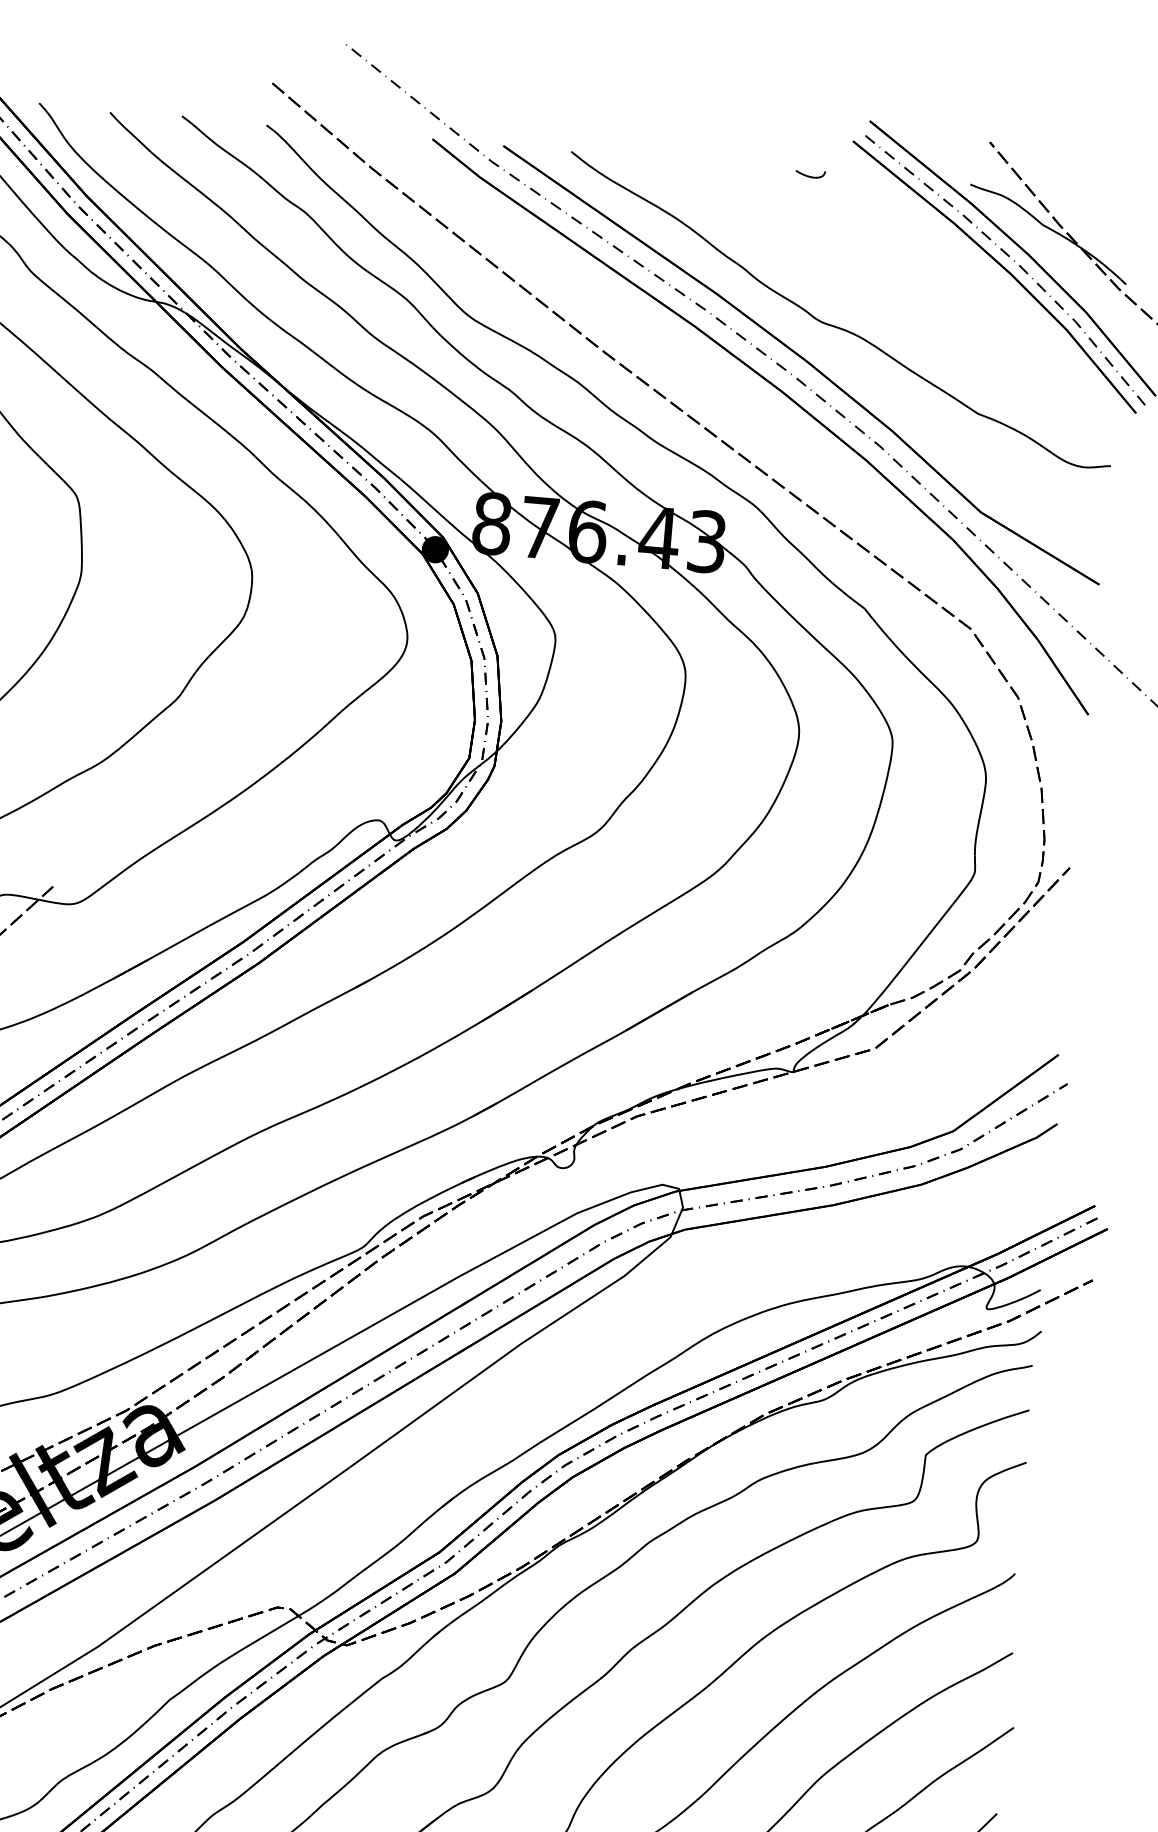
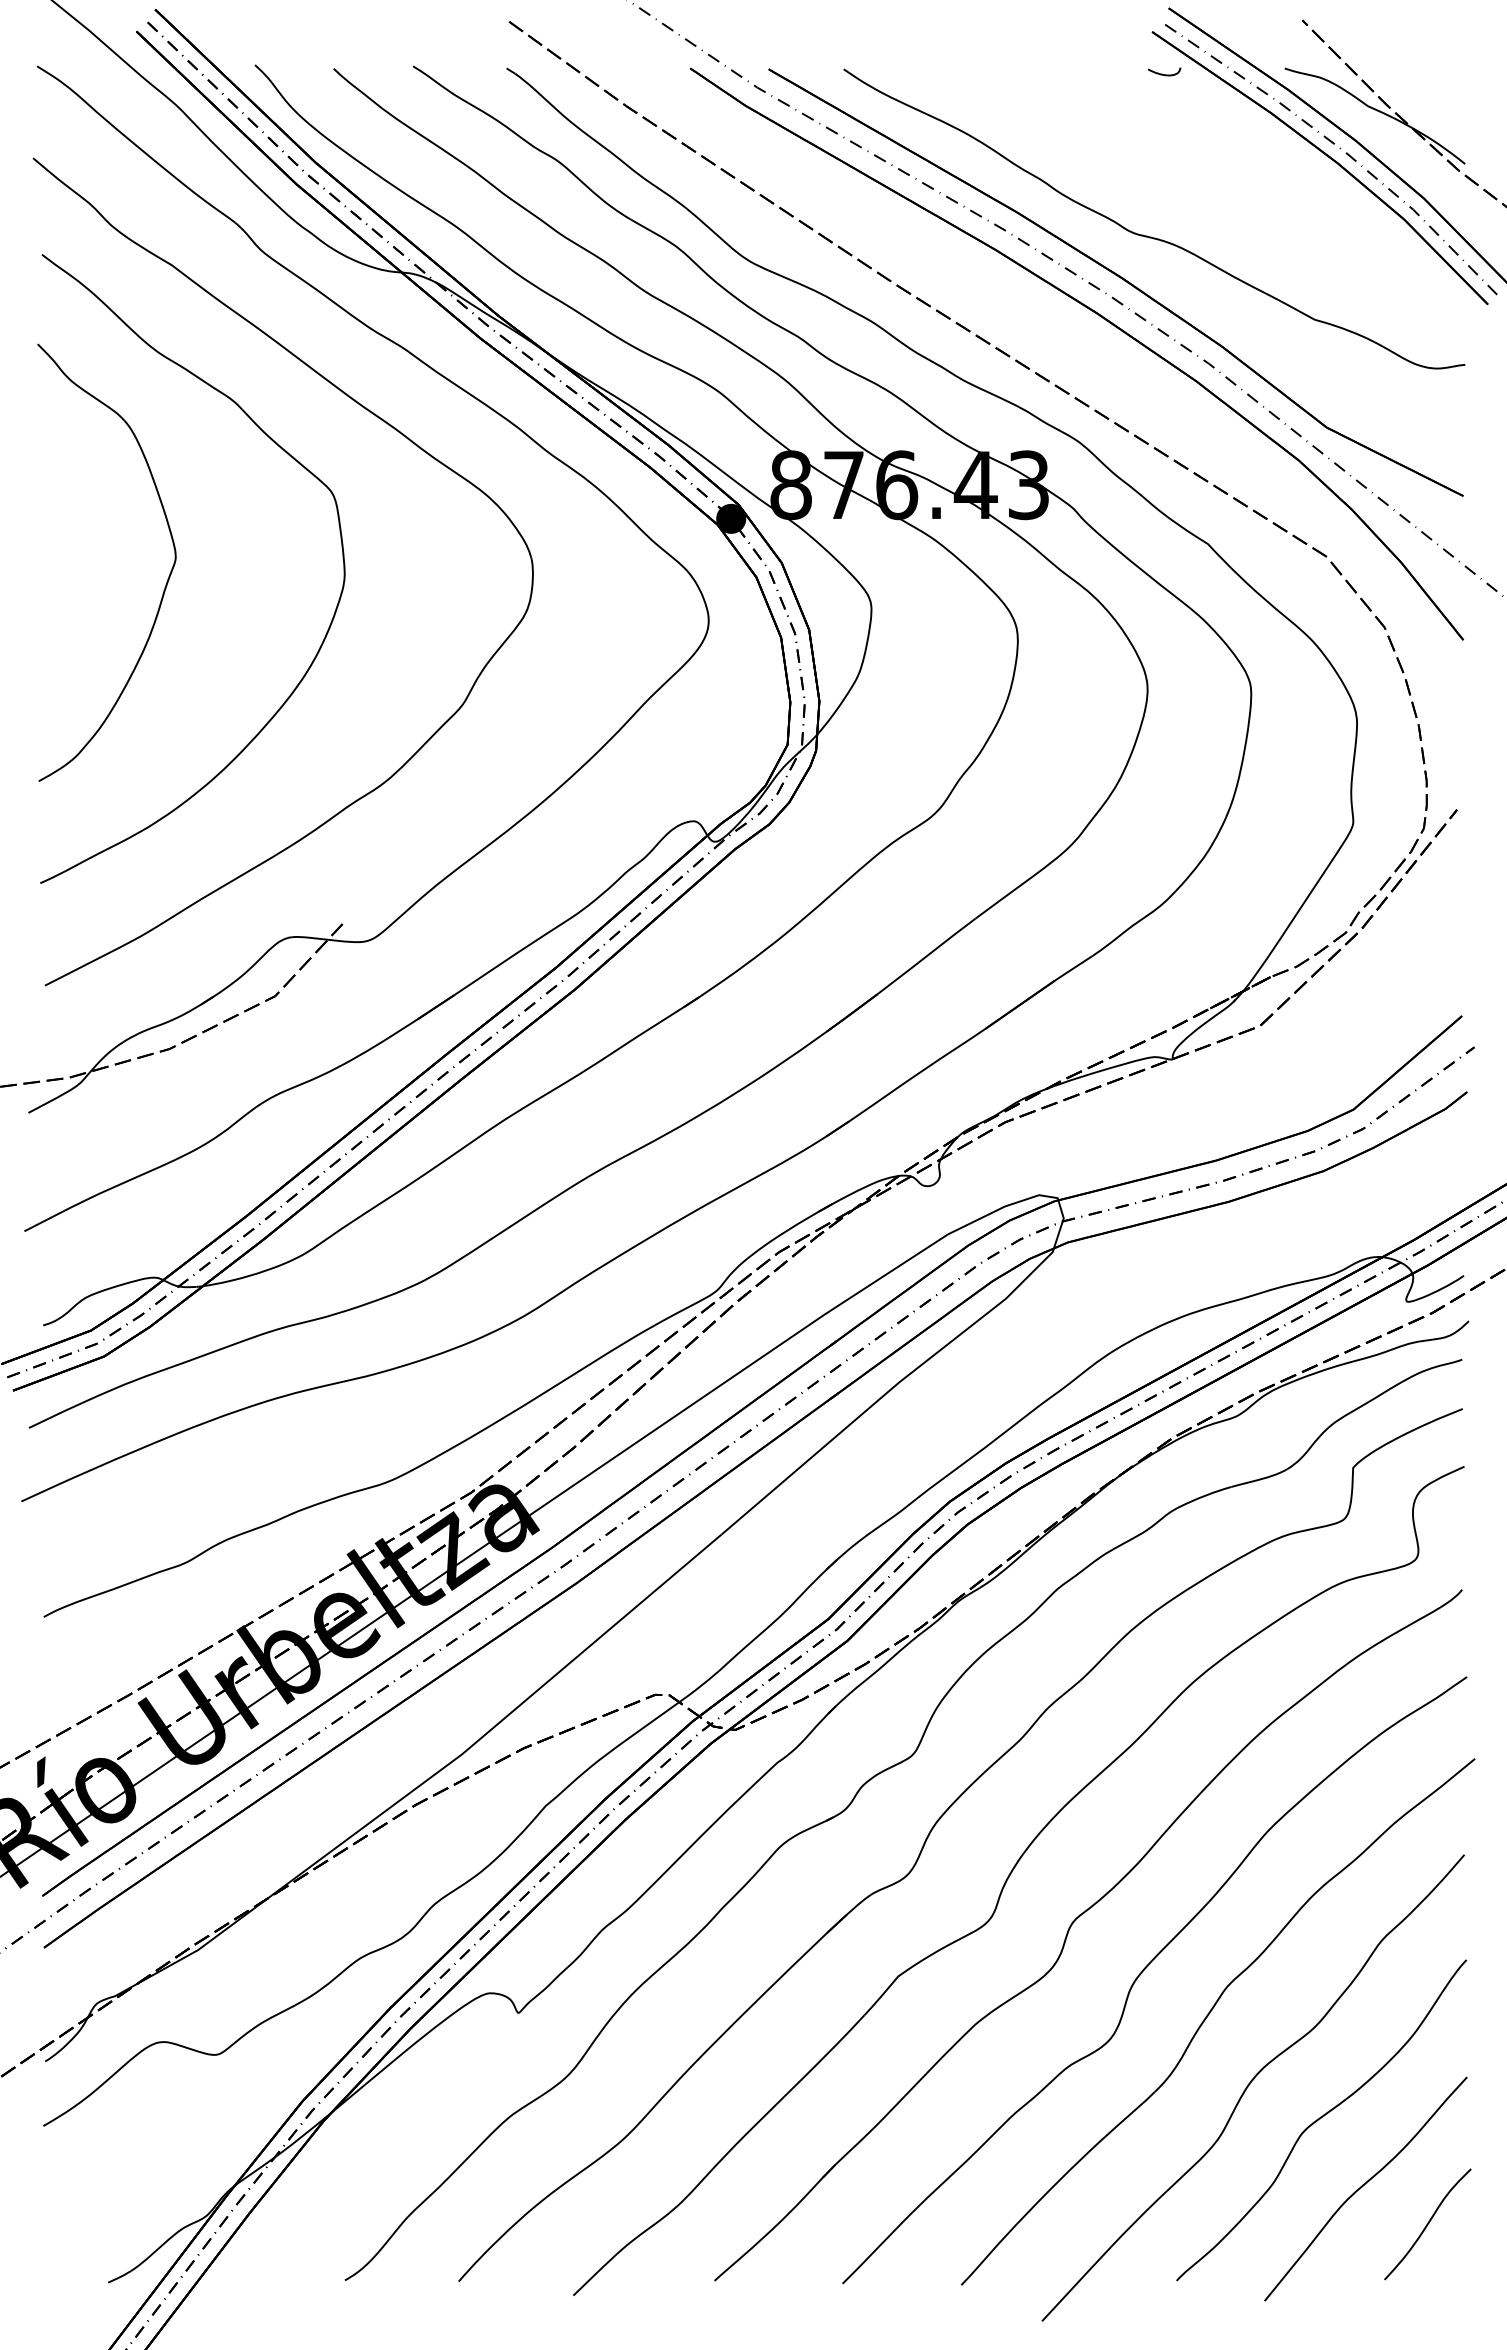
curve: (808, 175) -> (1162, 73), moved

